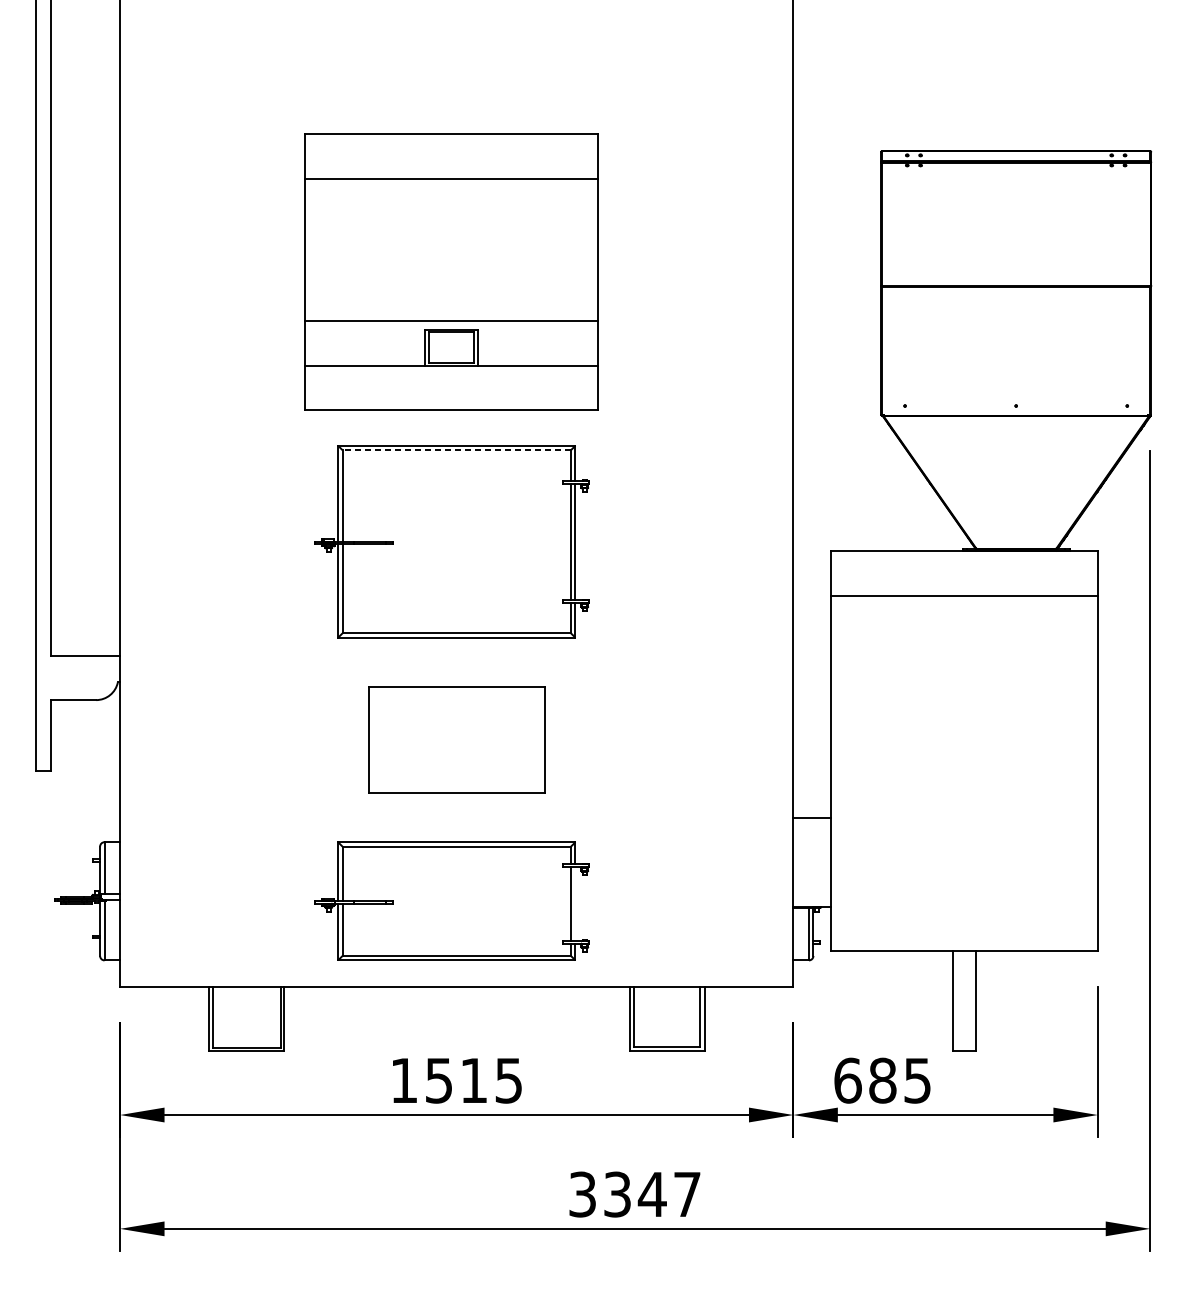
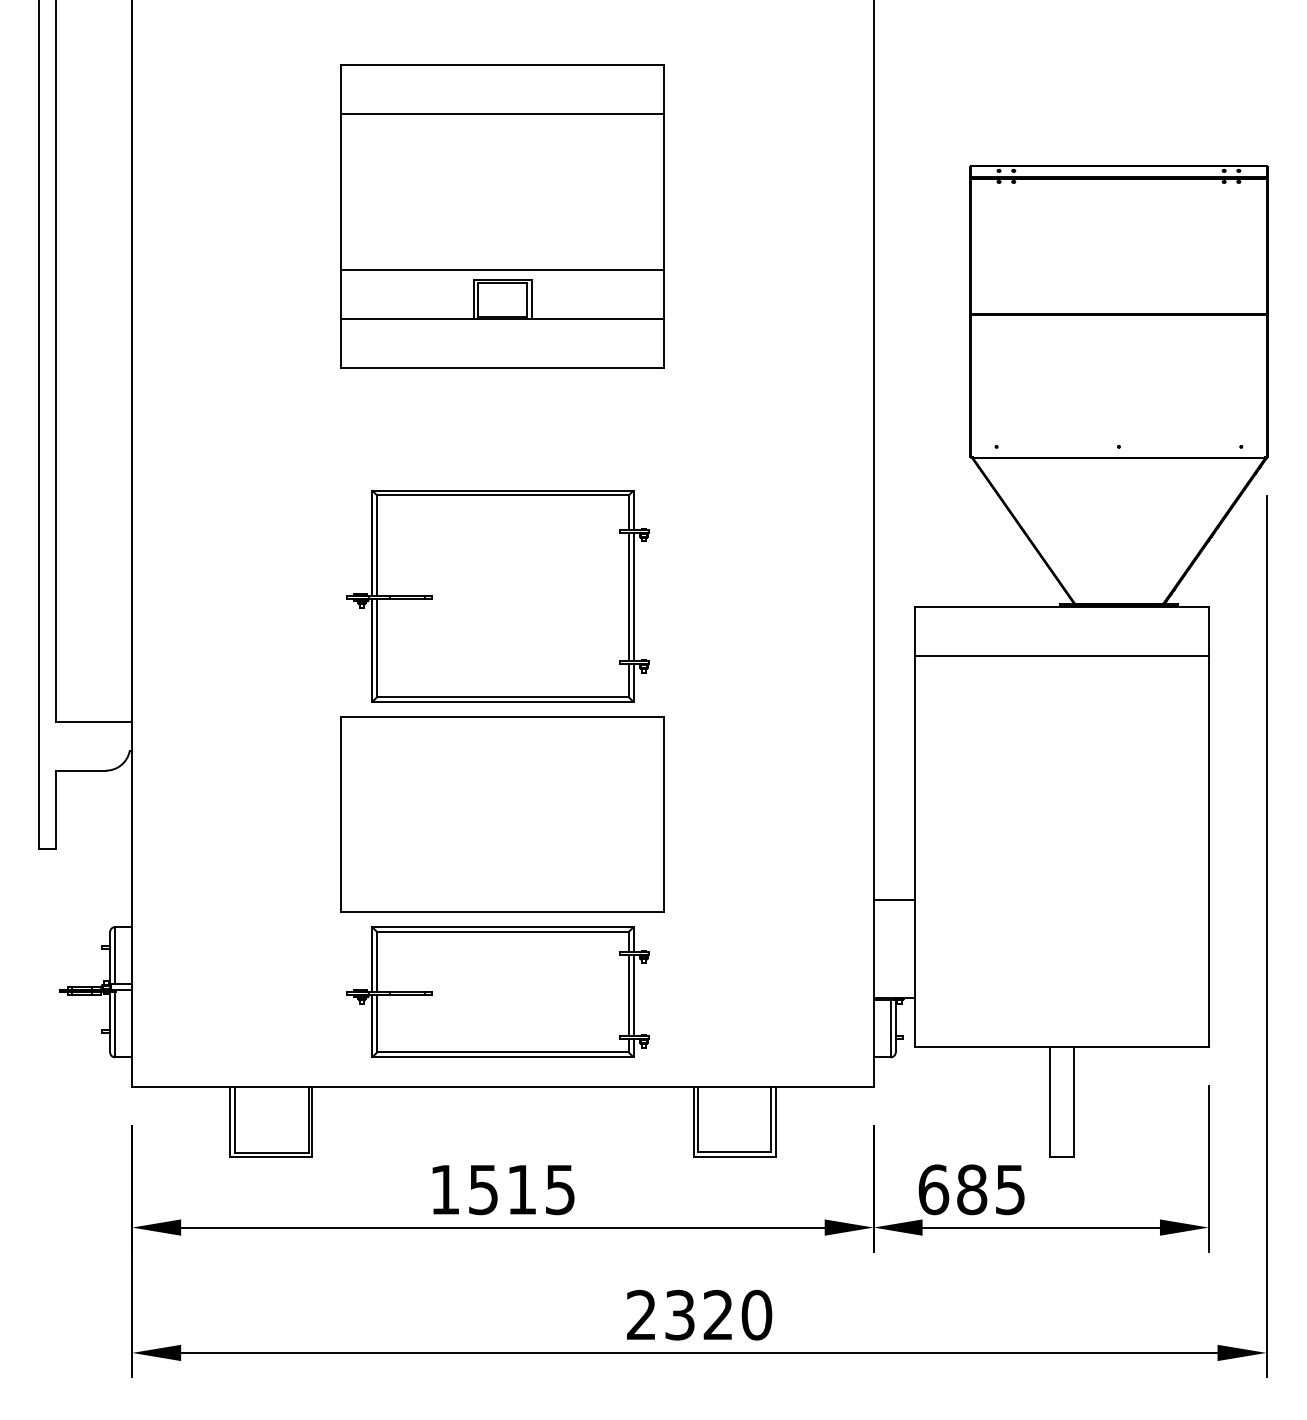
part: (450, 272) -> (502, 216), moved
line: (456, 450) -> (502, 495), dashed -> solid
part: (456, 739) -> (502, 814), size x1.67
line: (575, 903) -> (633, 994), added
text: (635, 1193) -> (699, 1314), 3347 -> 2320

